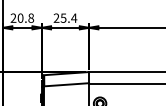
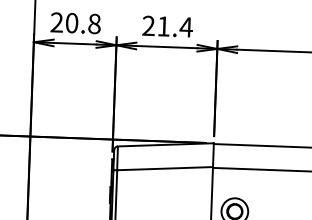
text: (63, 17) -> (163, 24), 25.4 -> 21.4

